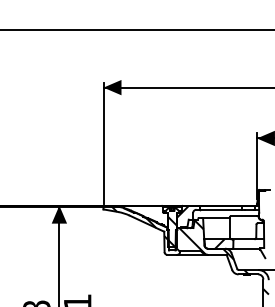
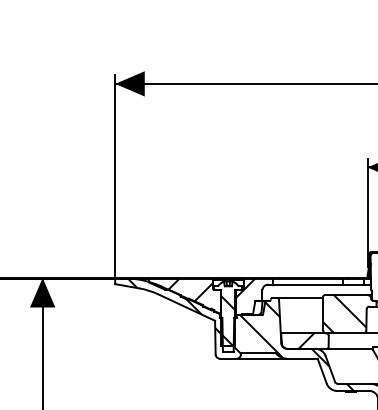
hatch: (151, 216) -> (194, 295), added
hatch: (243, 227) -> (345, 313), added

